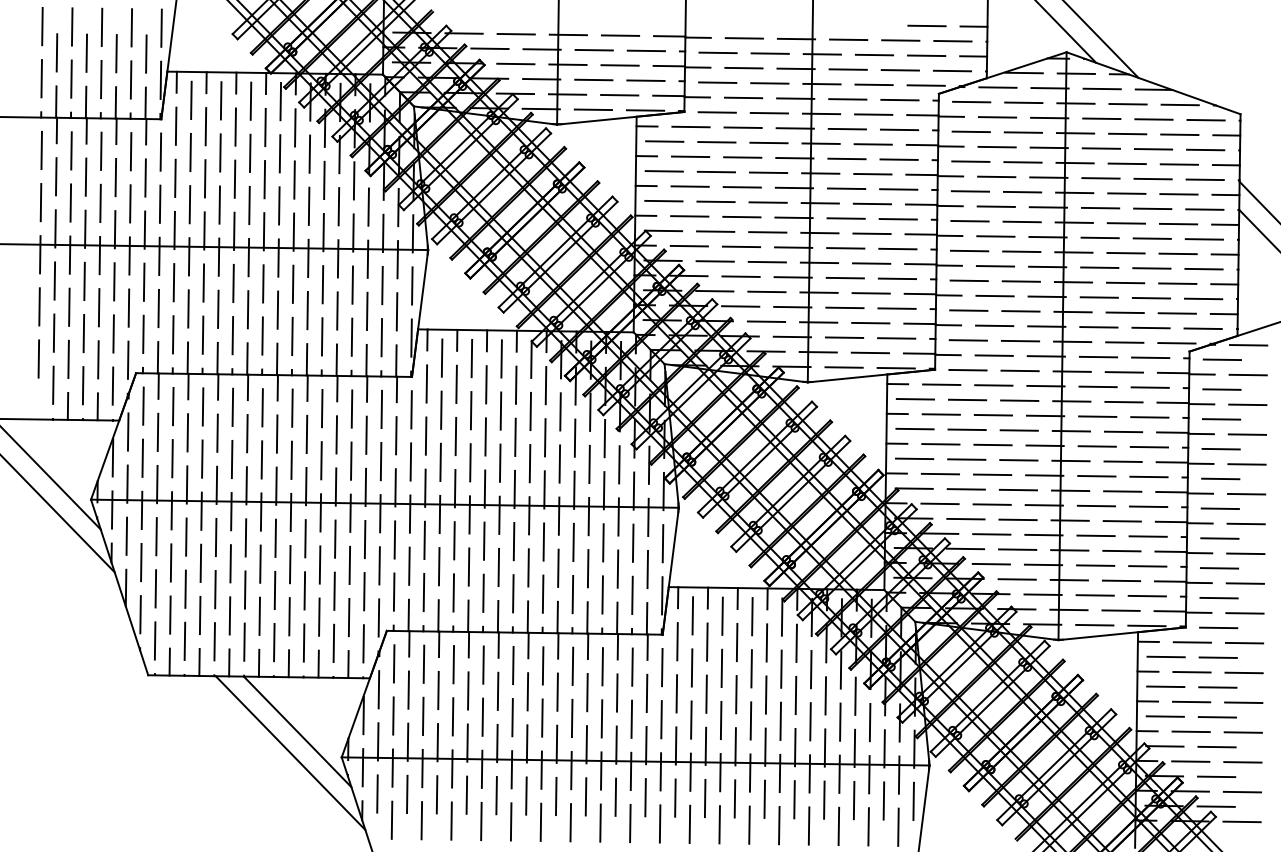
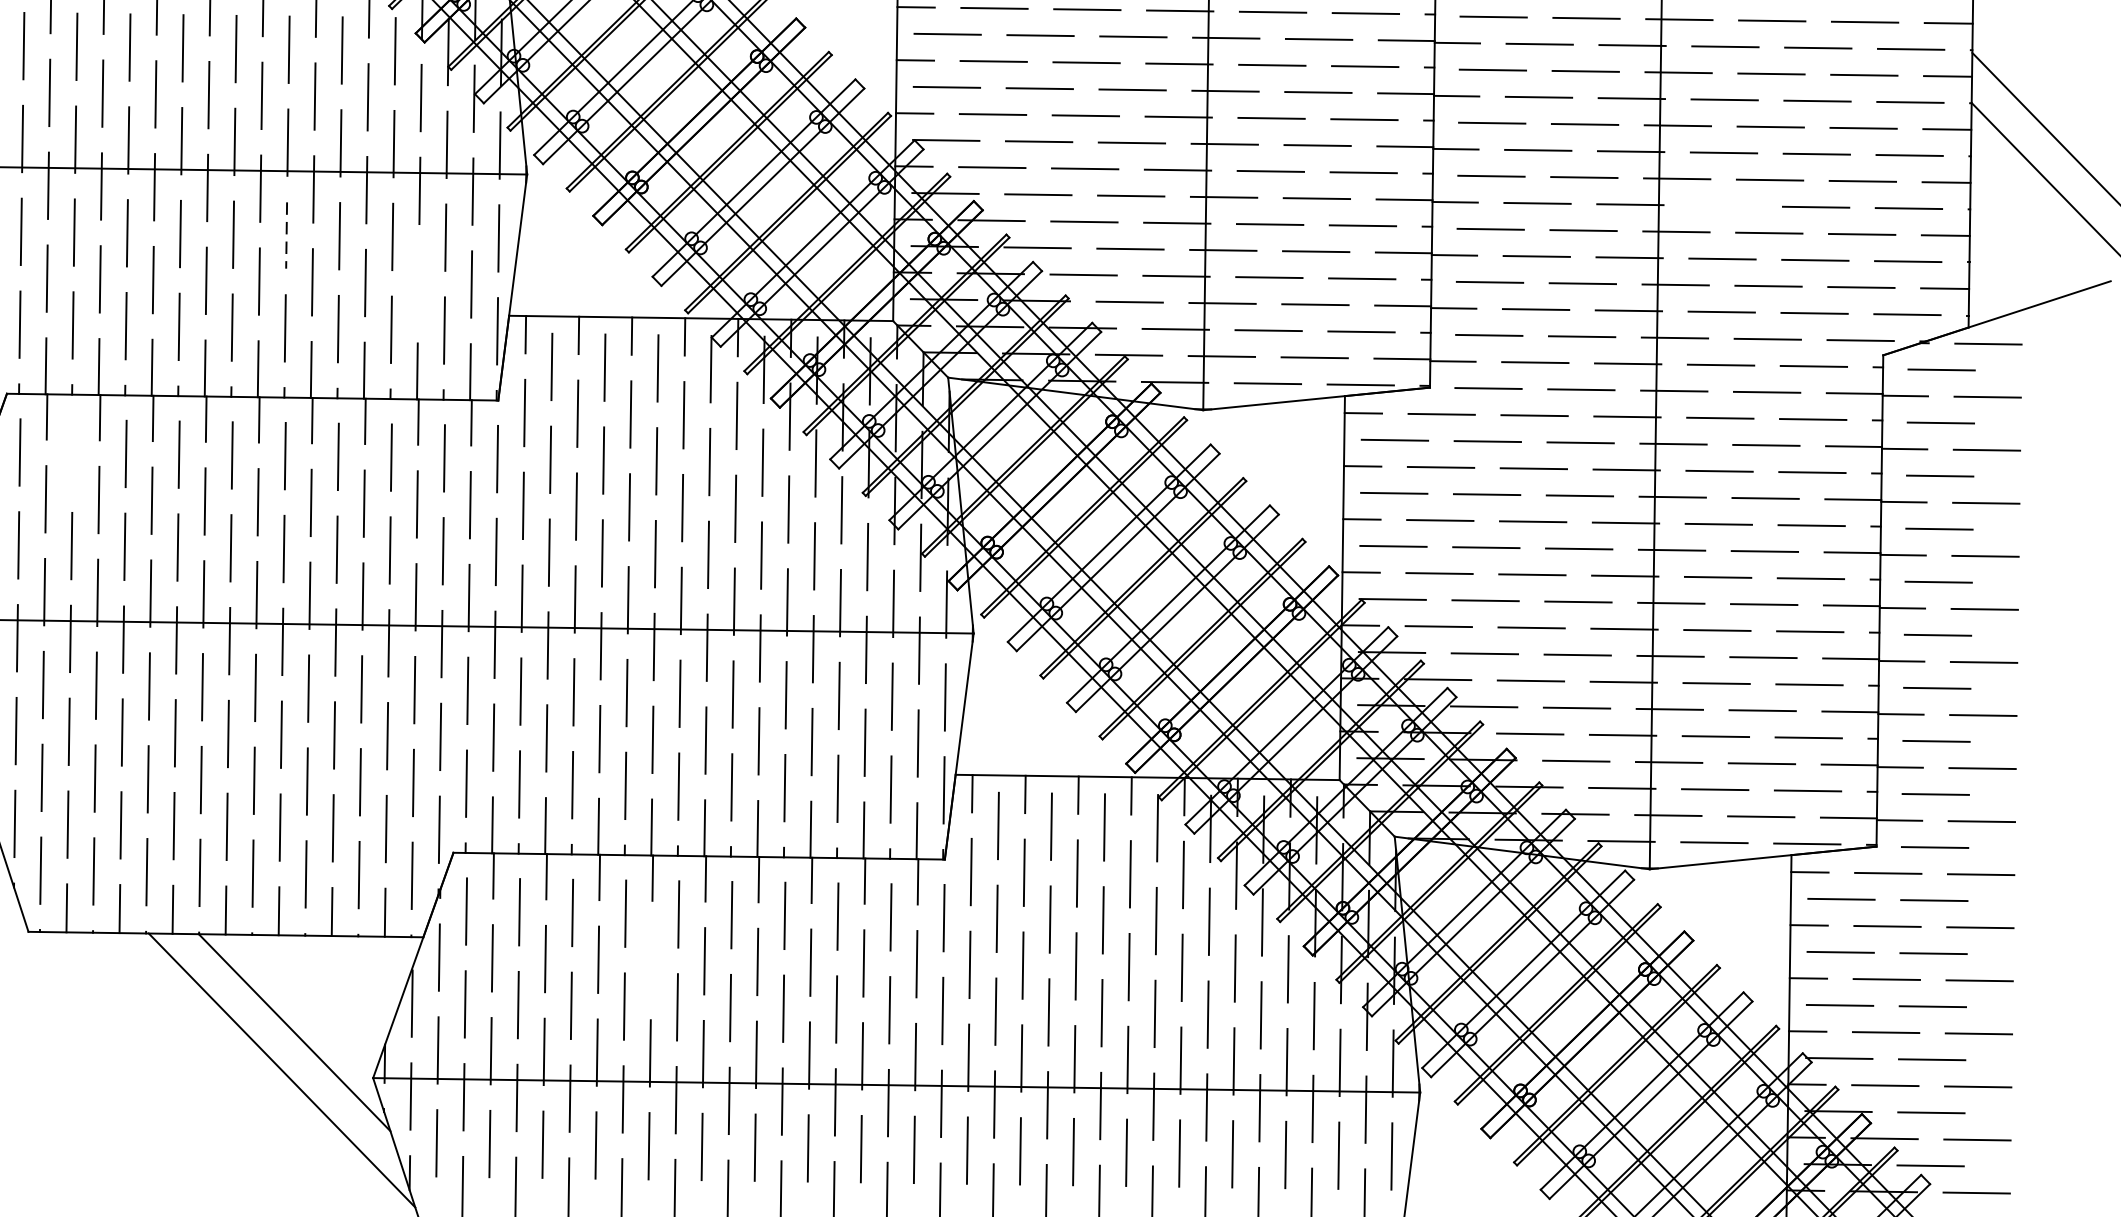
line: (1099, 267) -> (1722, 205), removed
line: (293, 284) -> (287, 235), solid -> dashed
line: (367, 311) -> (419, 283), removed
line: (173, 406) -> (73, 453), removed
line: (497, 690) -> (650, 958), removed

